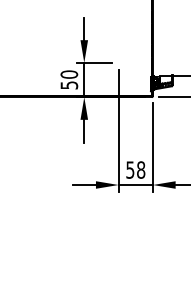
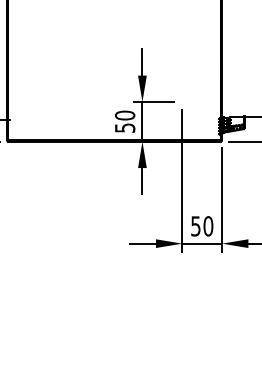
text: (141, 170) -> (208, 226), 58 -> 50

